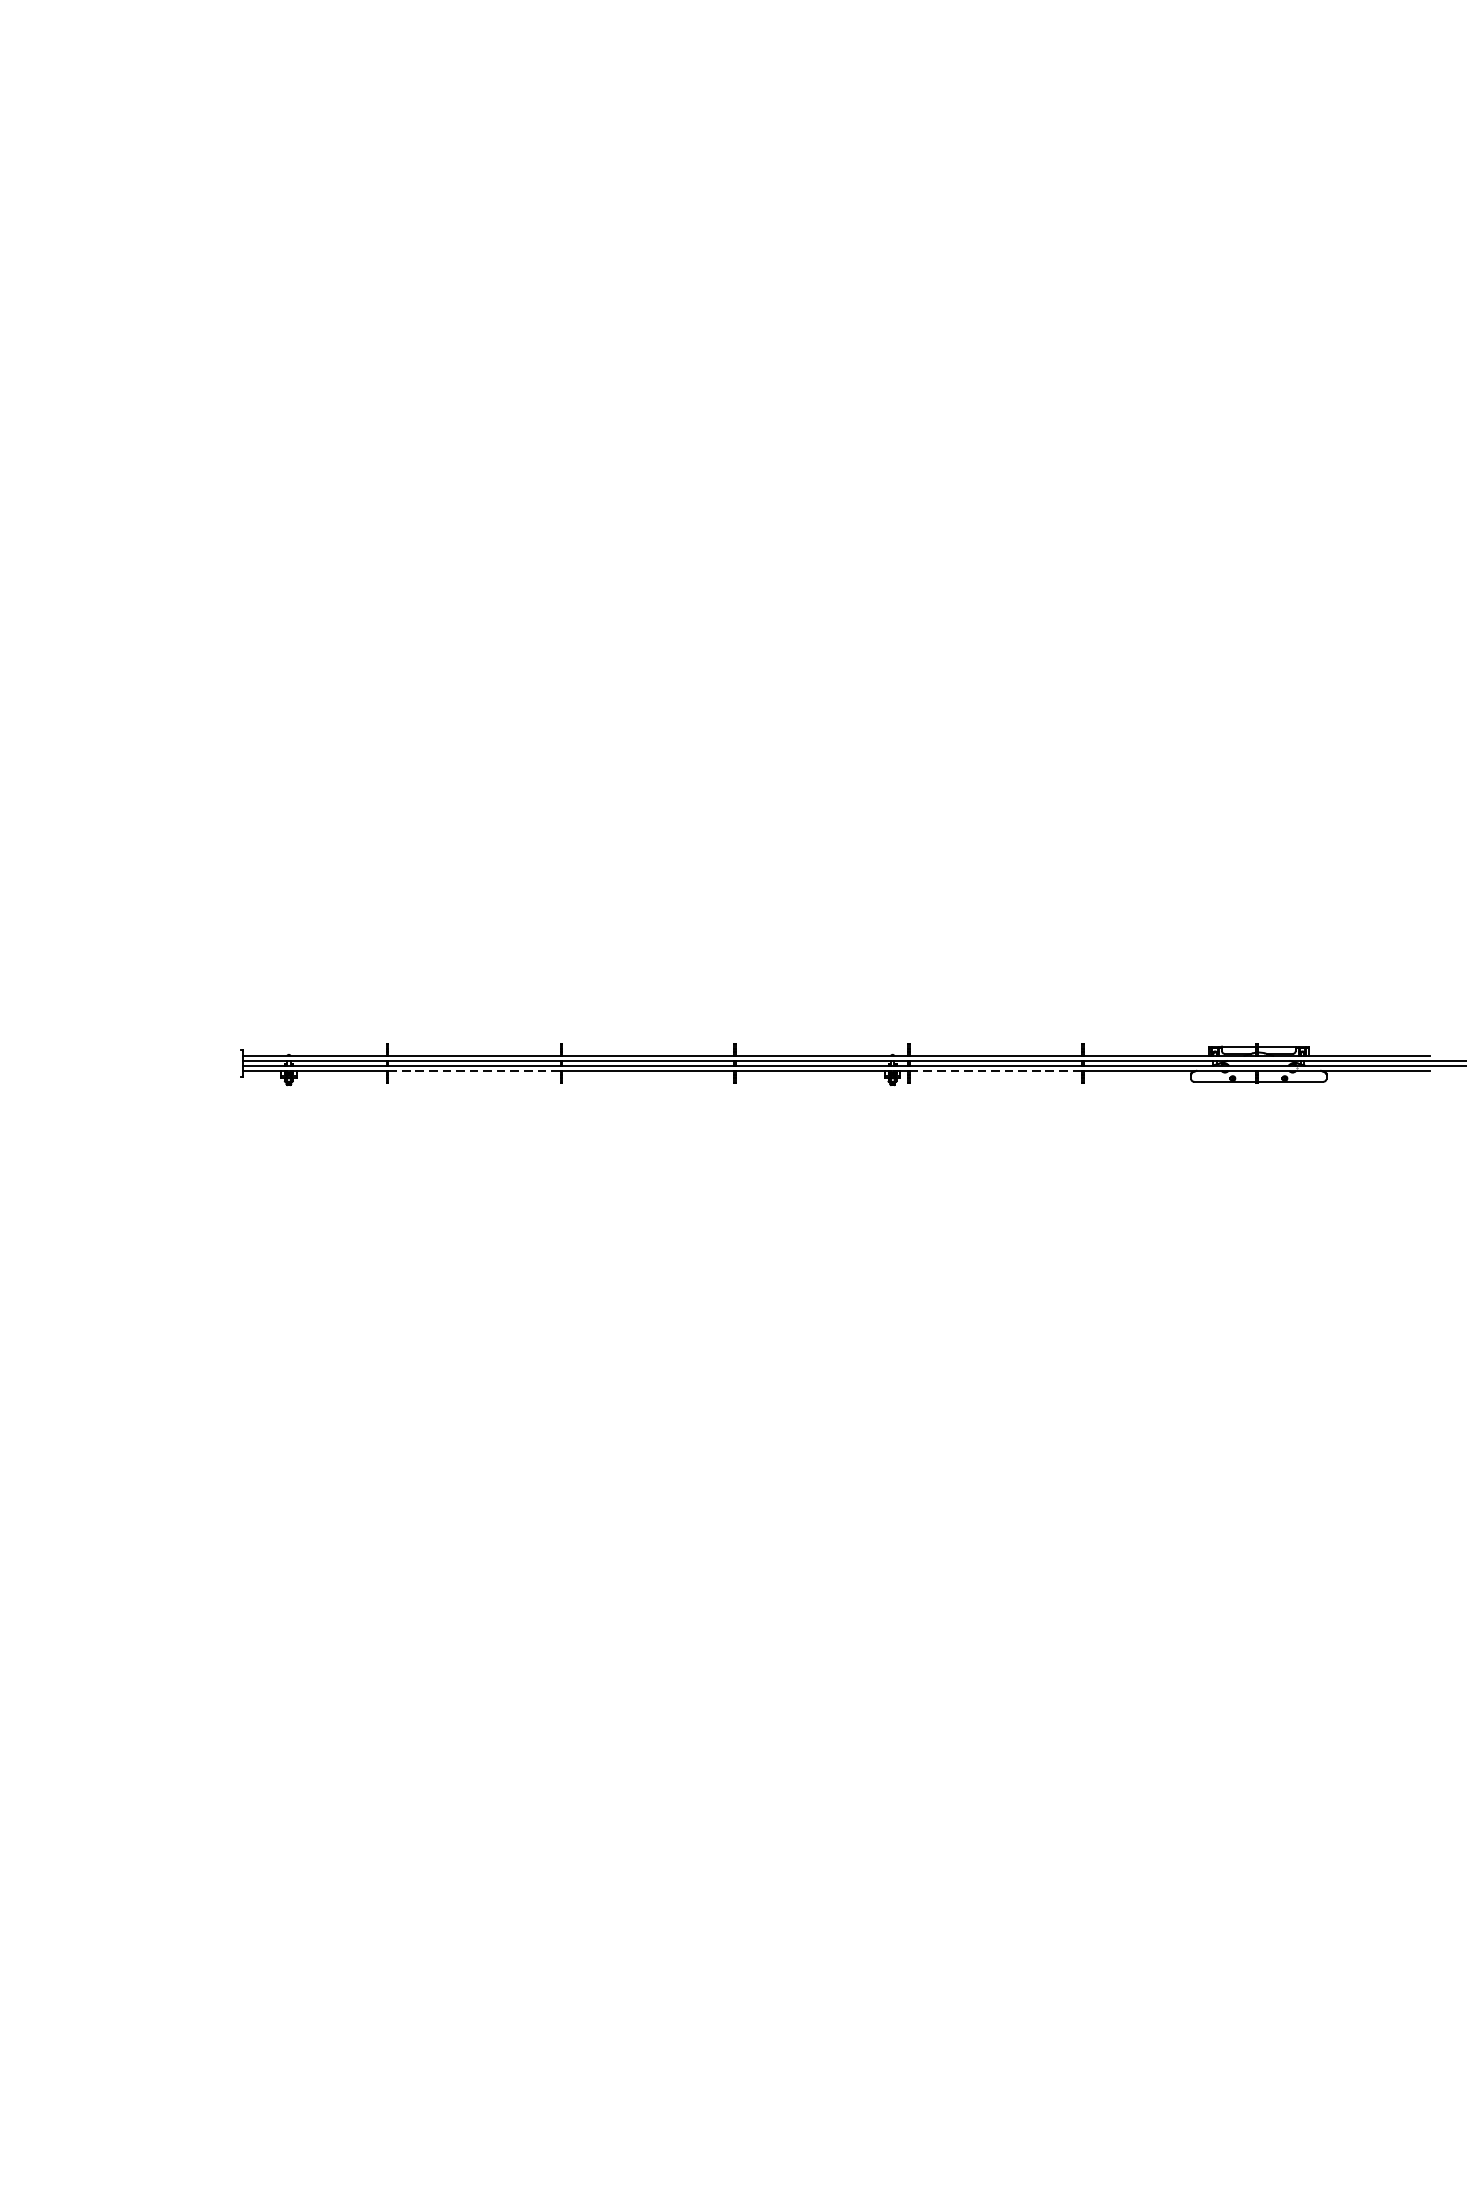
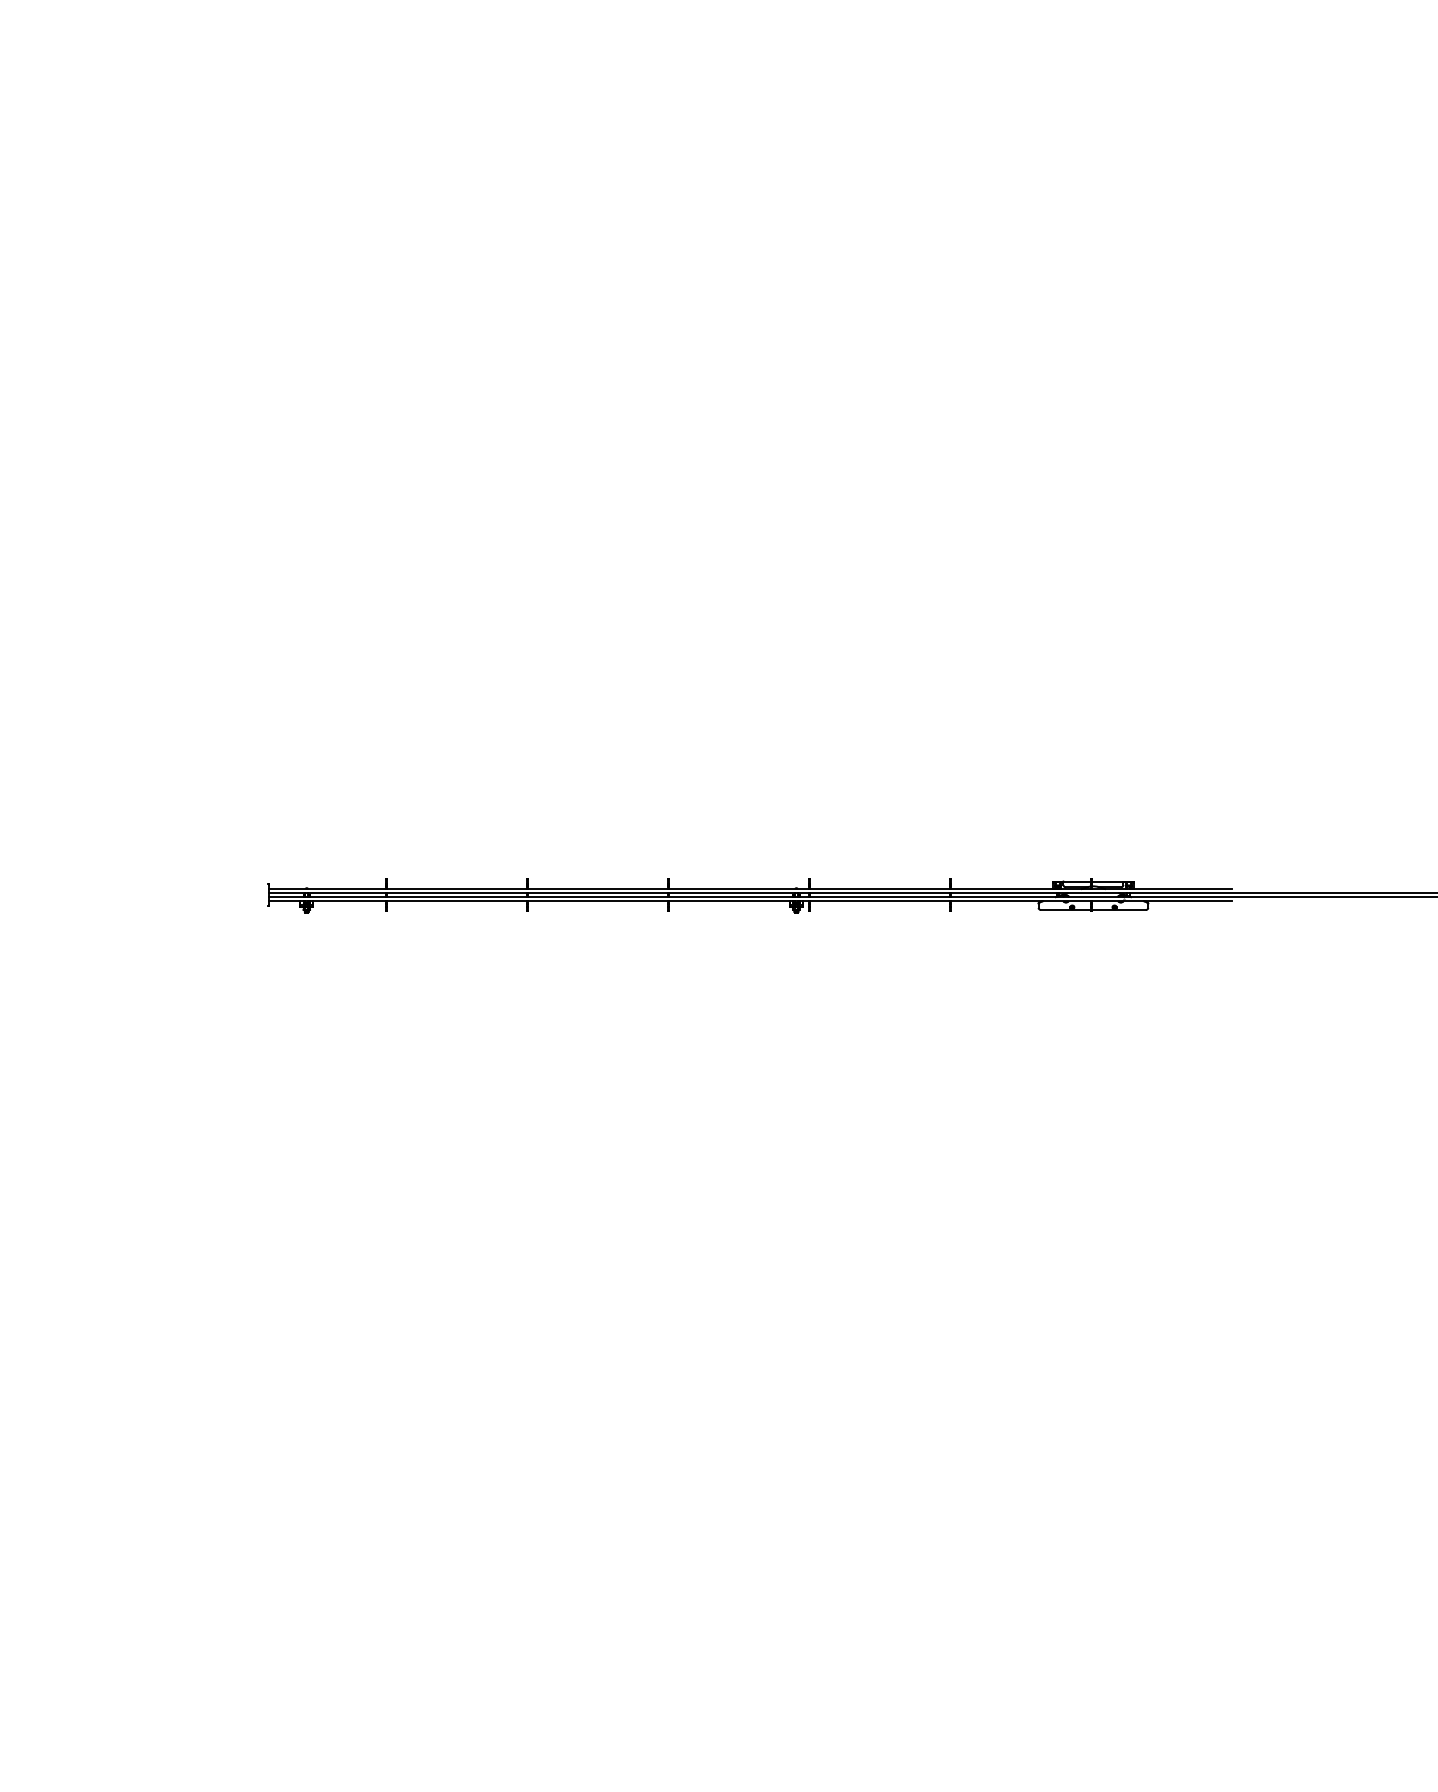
line: (474, 1071) -> (457, 901), dashed -> solid
line: (996, 1071) -> (880, 901), dashed -> solid

